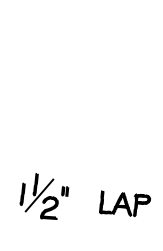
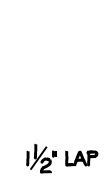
part: (43, 196) -> (41, 158), moved

